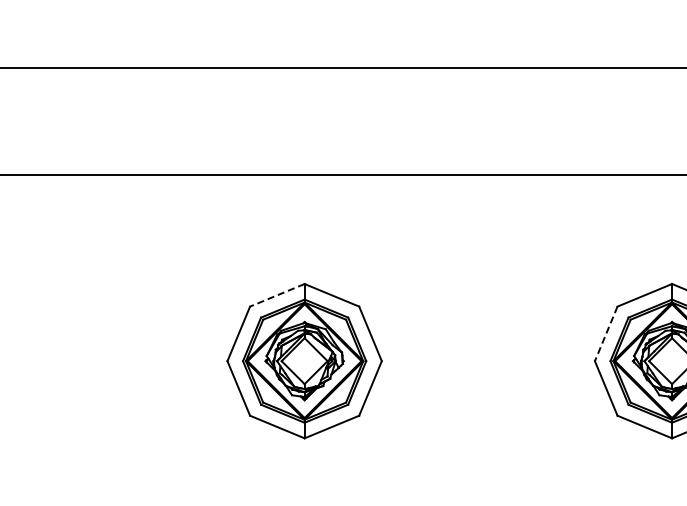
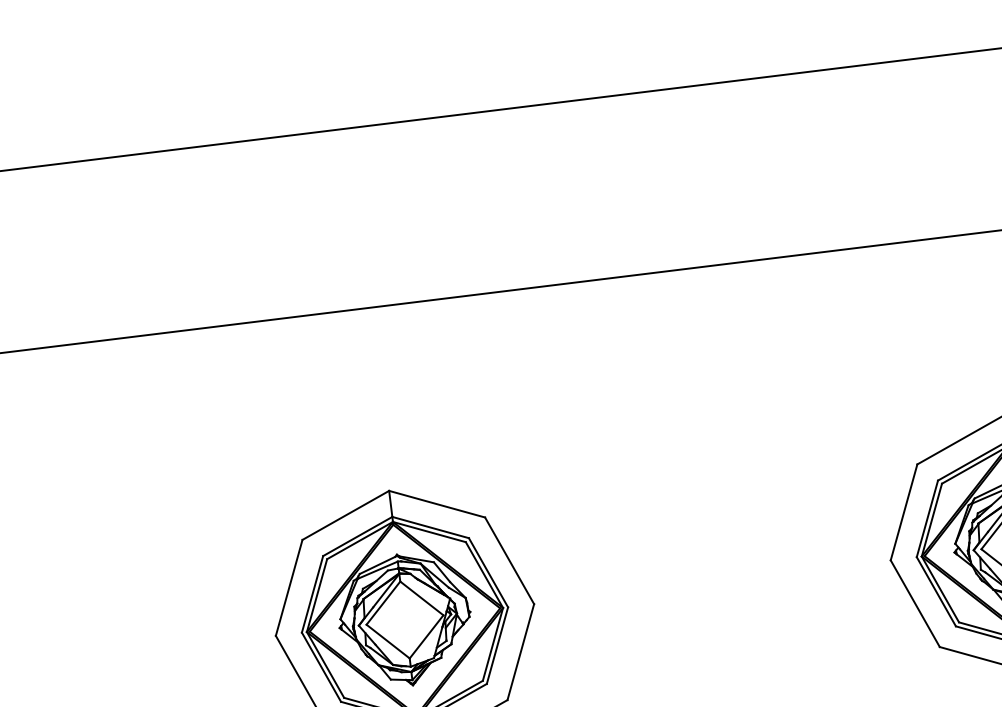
line: (277, 295) -> (346, 515), dashed -> solid
line: (606, 333) -> (904, 511), dashed -> solid

